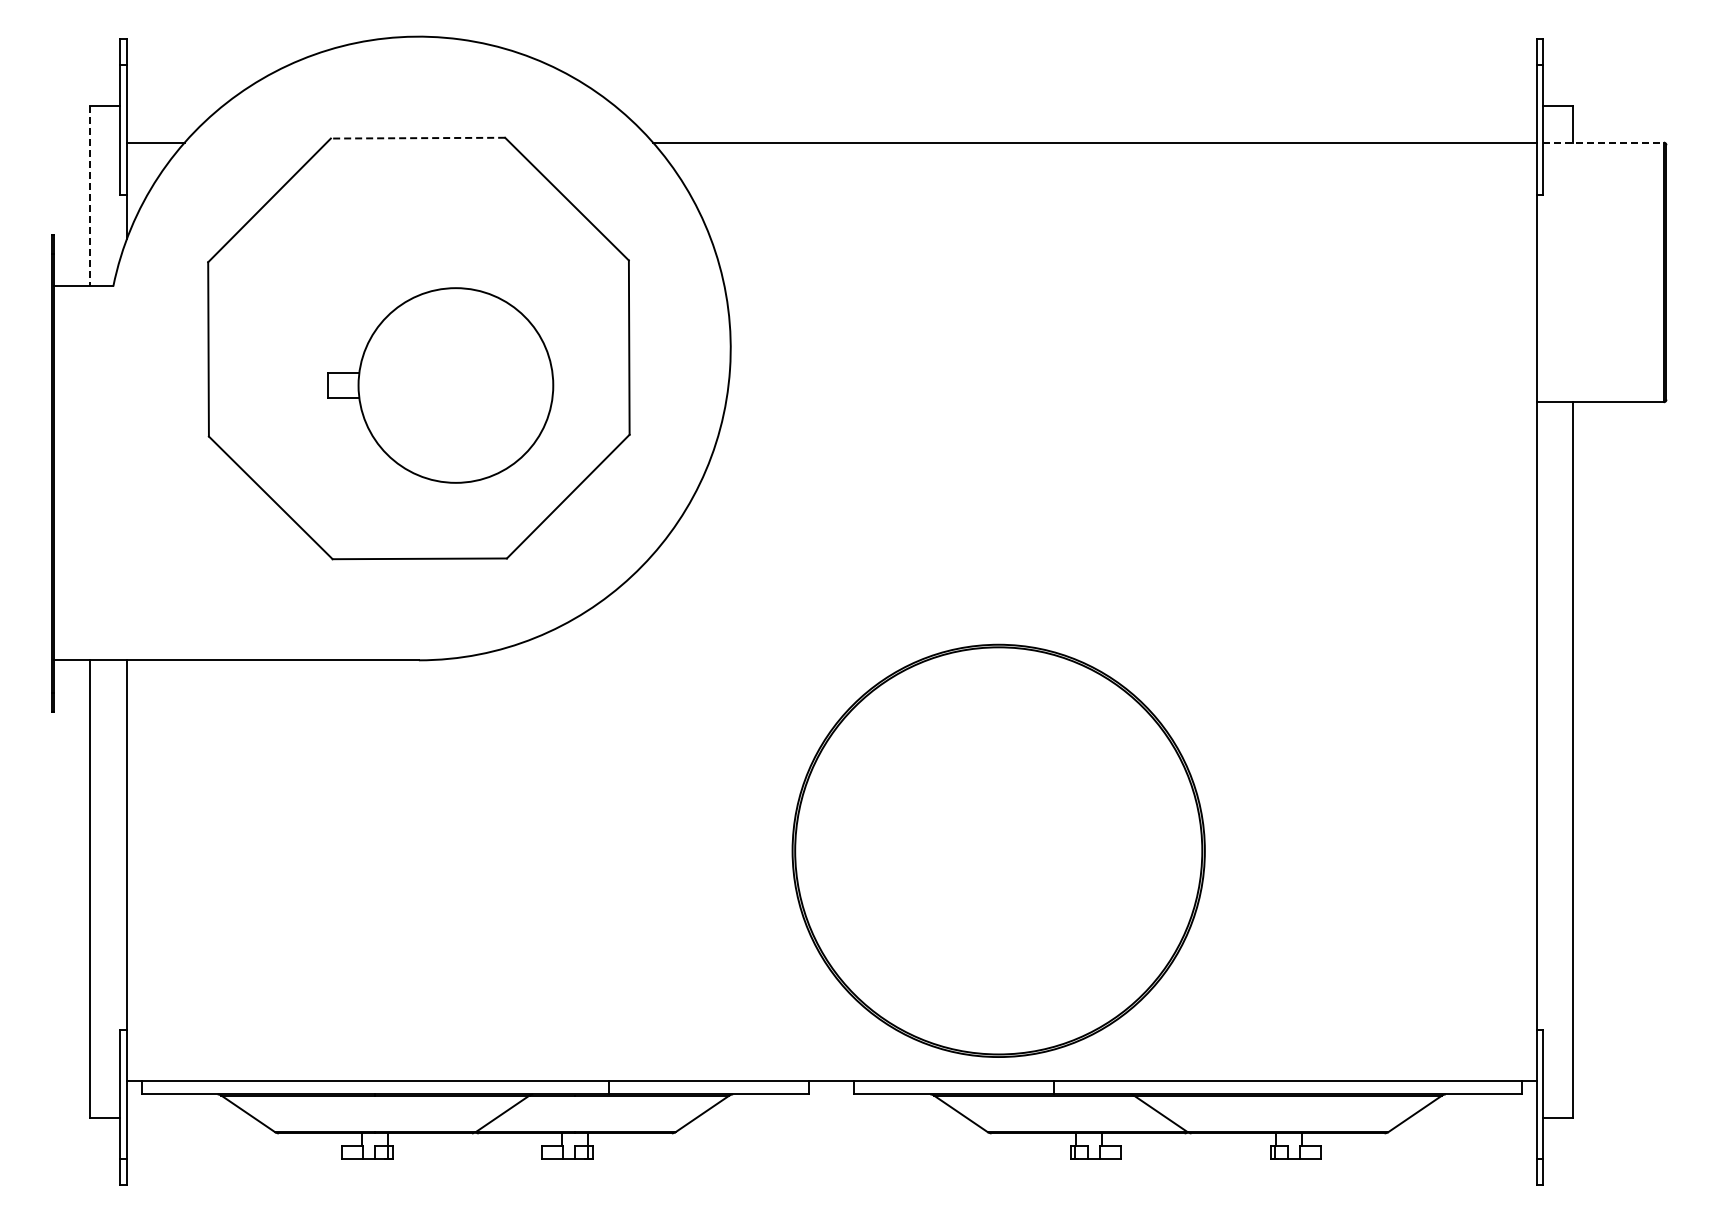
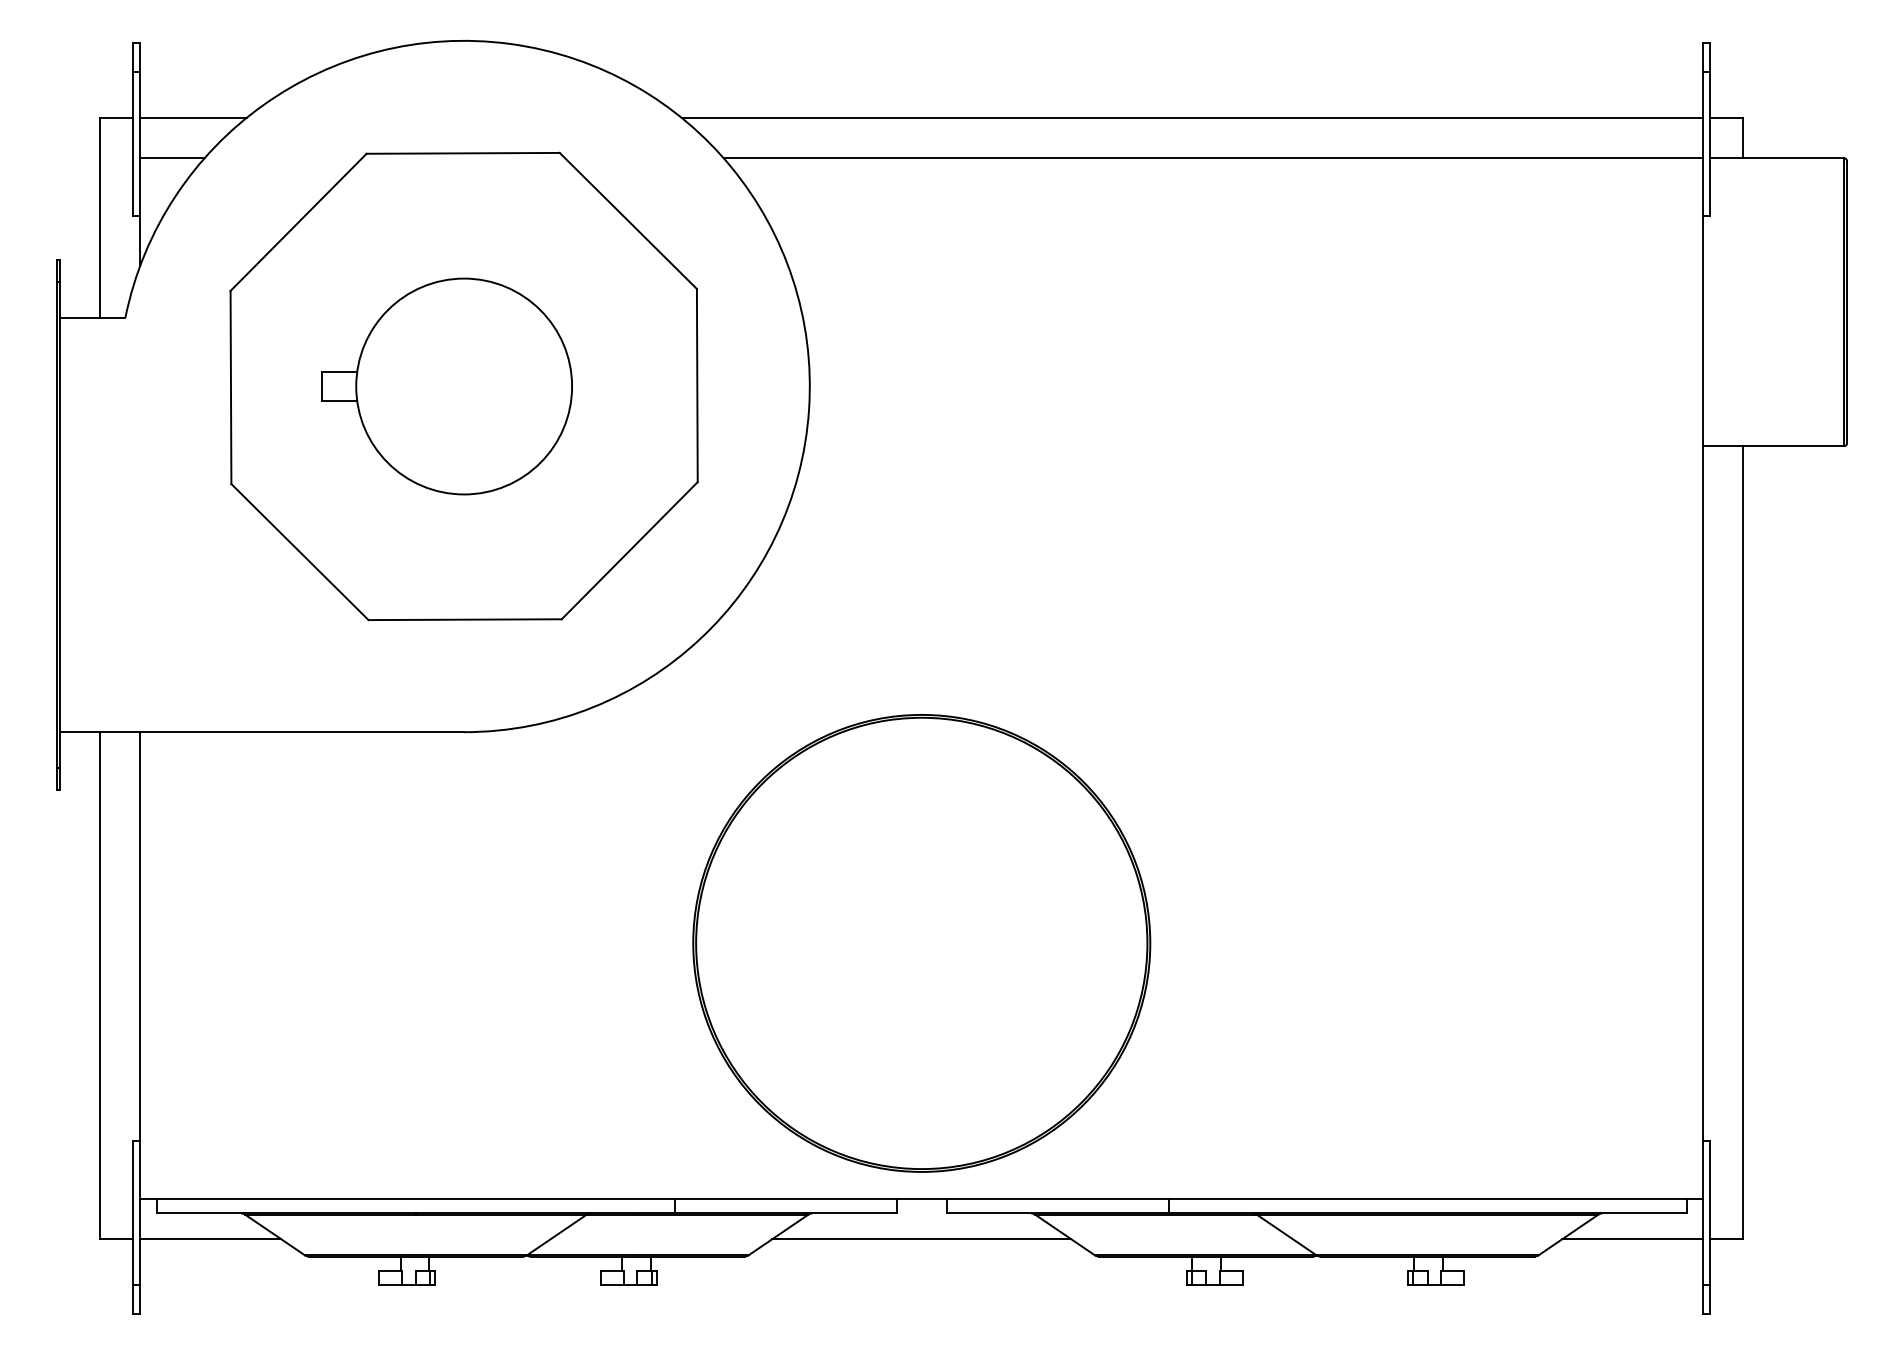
line: (174, 106) -> (193, 118), added
line: (1075, 106) -> (1191, 118), added
line: (417, 138) -> (462, 153), dashed -> solid
line: (1604, 142) -> (1778, 158), dashed -> solid
line: (90, 196) -> (100, 218), dashed -> solid
part: (440, 385) -> (447, 386), moved
part: (998, 850) -> (921, 942), moved
line: (189, 1117) -> (209, 1238), added
line: (831, 1117) -> (921, 1238), added
line: (1472, 1117) -> (1632, 1238), added

